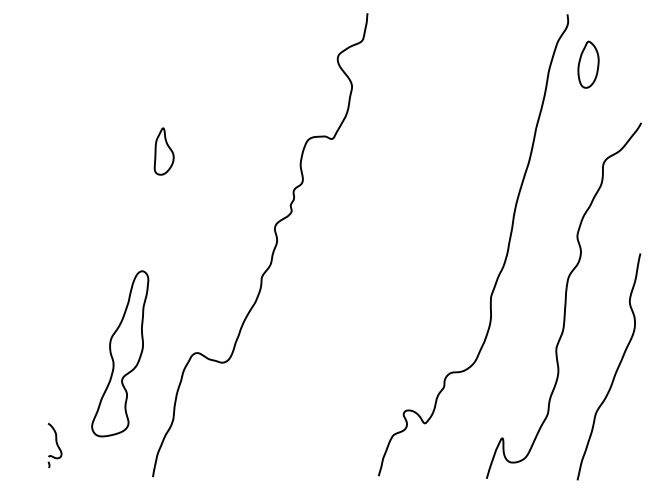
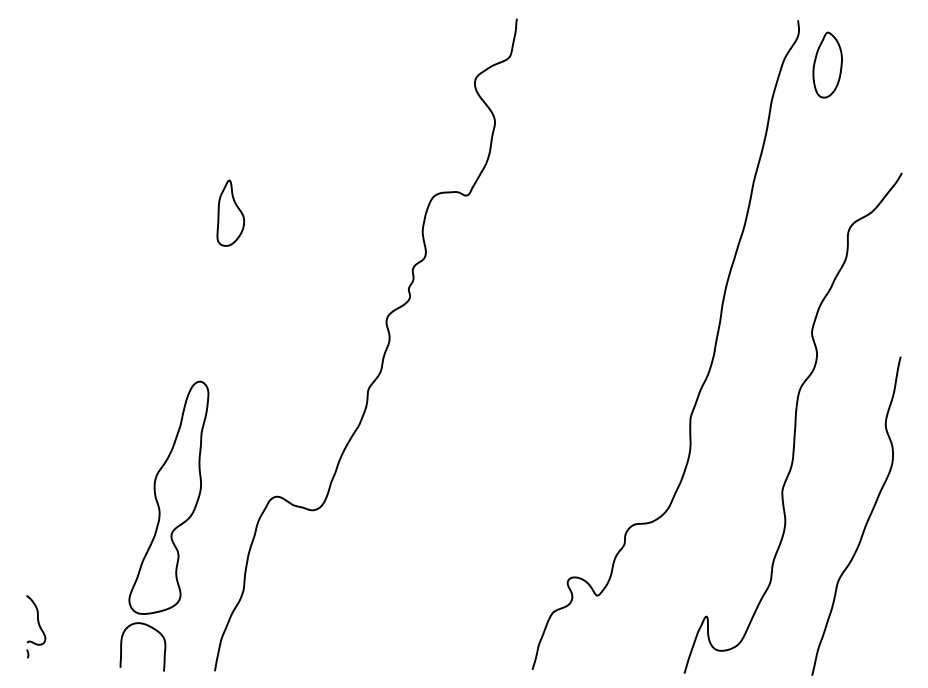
part: (588, 64) -> (827, 64), moved
part: (55, 445) -> (36, 626), moved
curve: (109, 448) -> (154, 630), added

